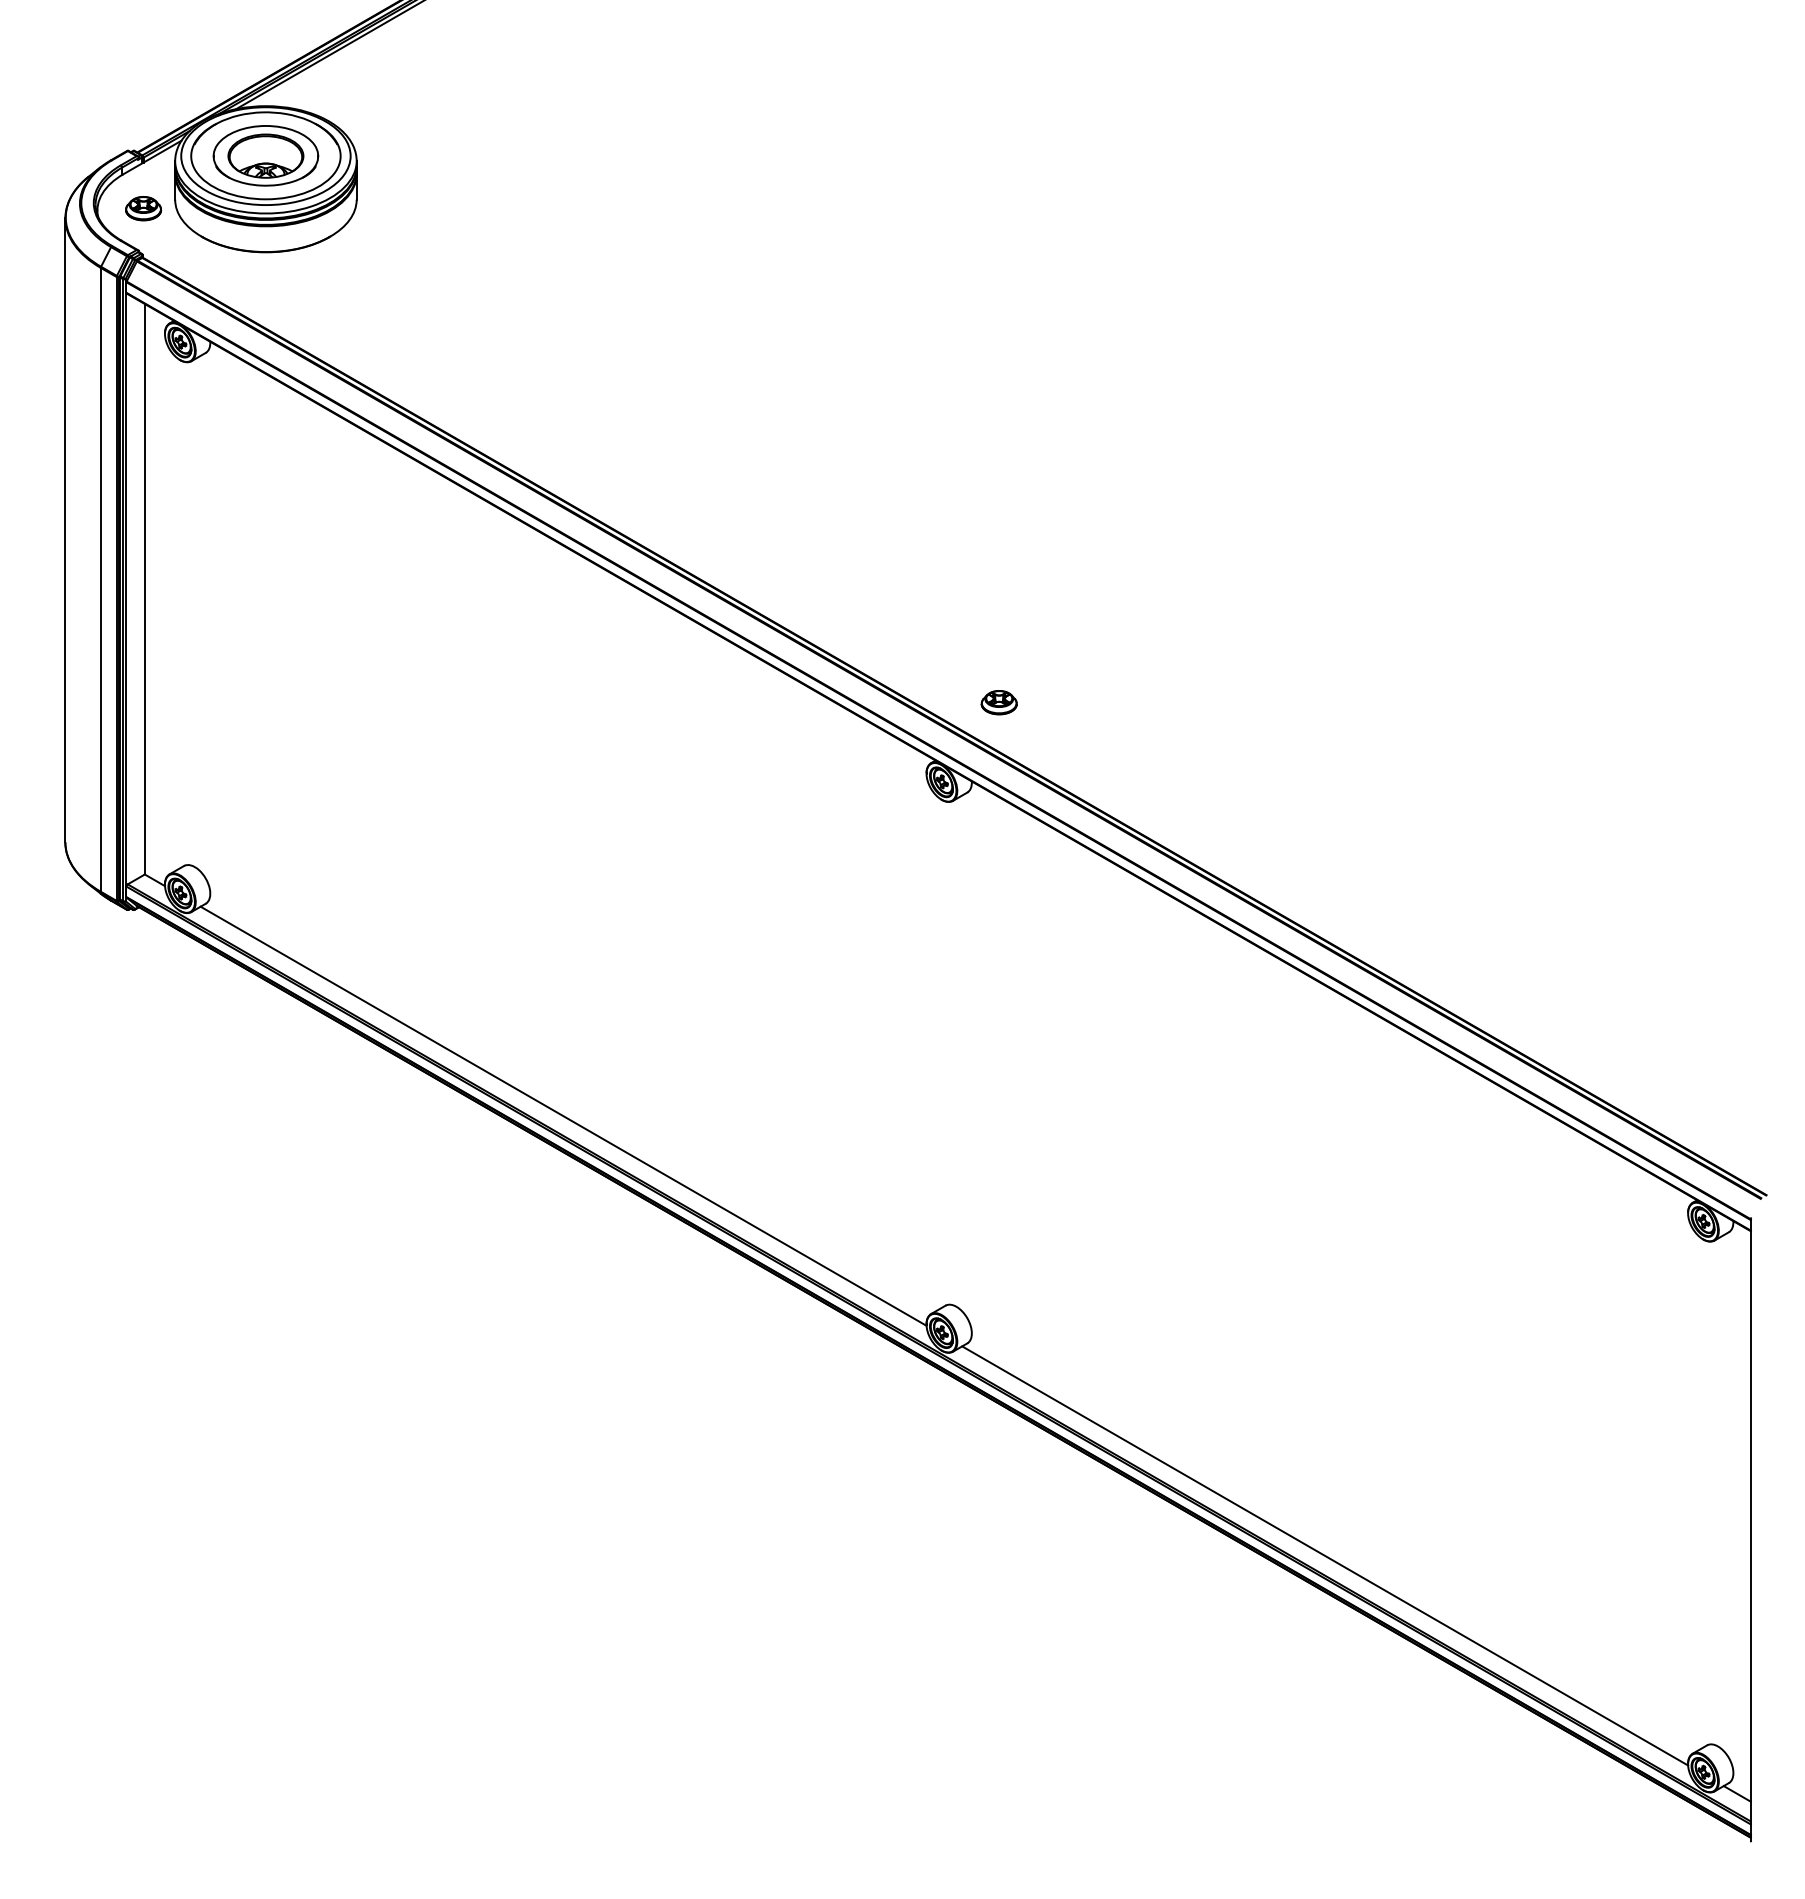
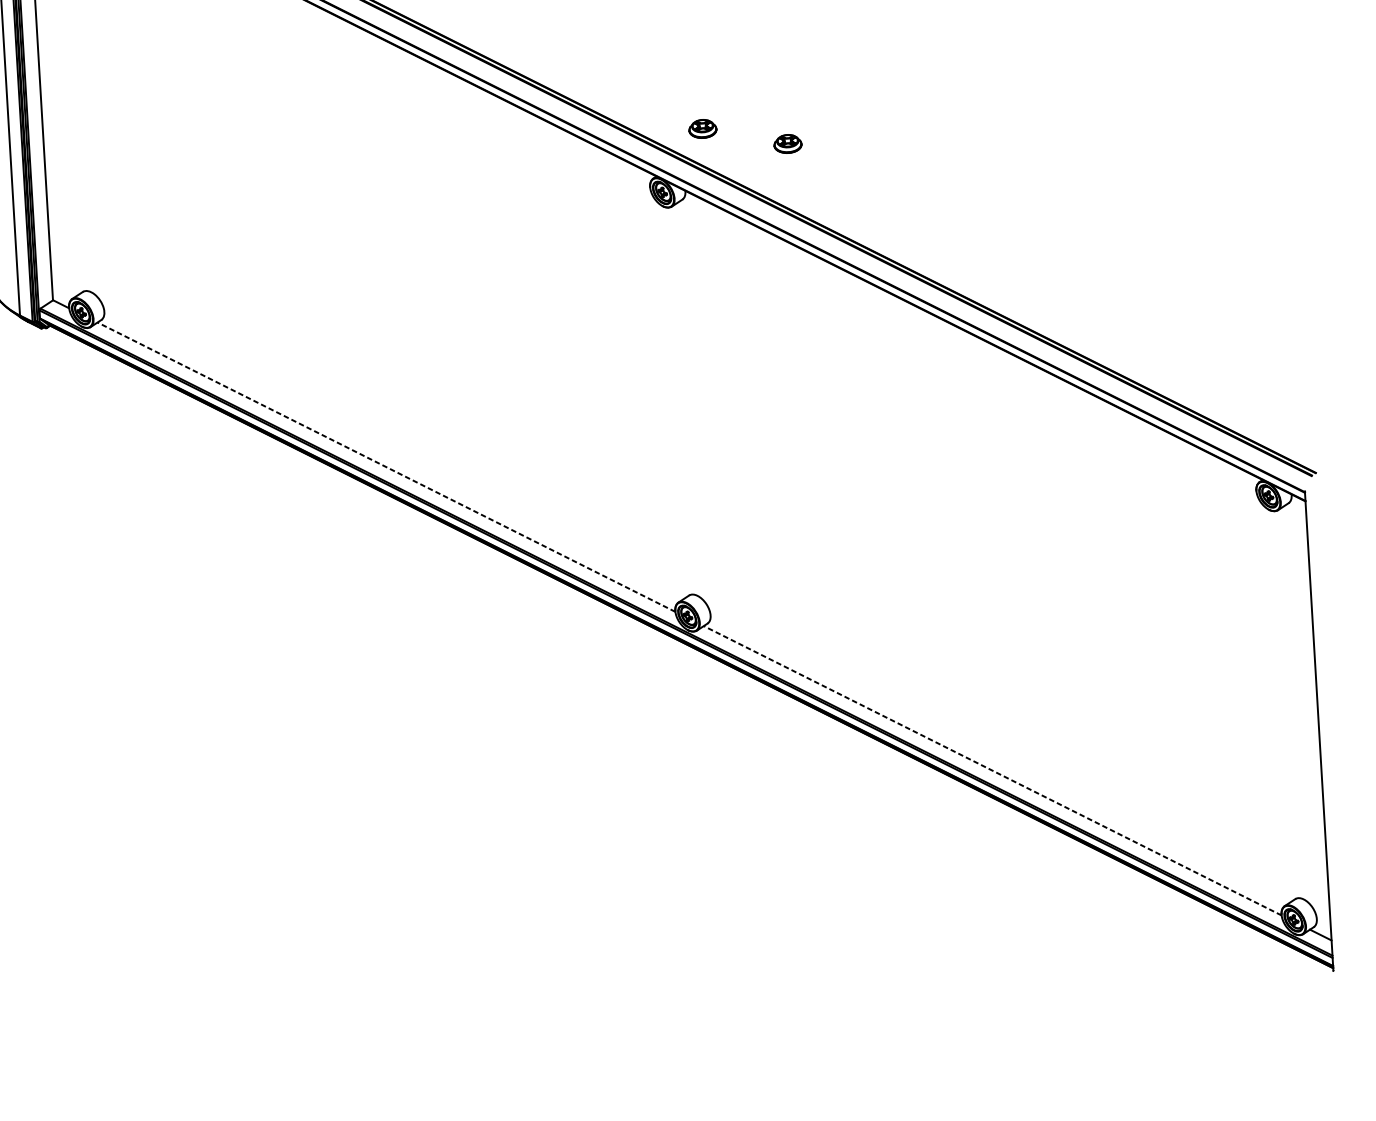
part: (1107, 728) -> (787, 143), added
line: (563, 1116) -> (386, 467), solid -> dashed
line: (1324, 1555) -> (992, 770), solid -> dashed

